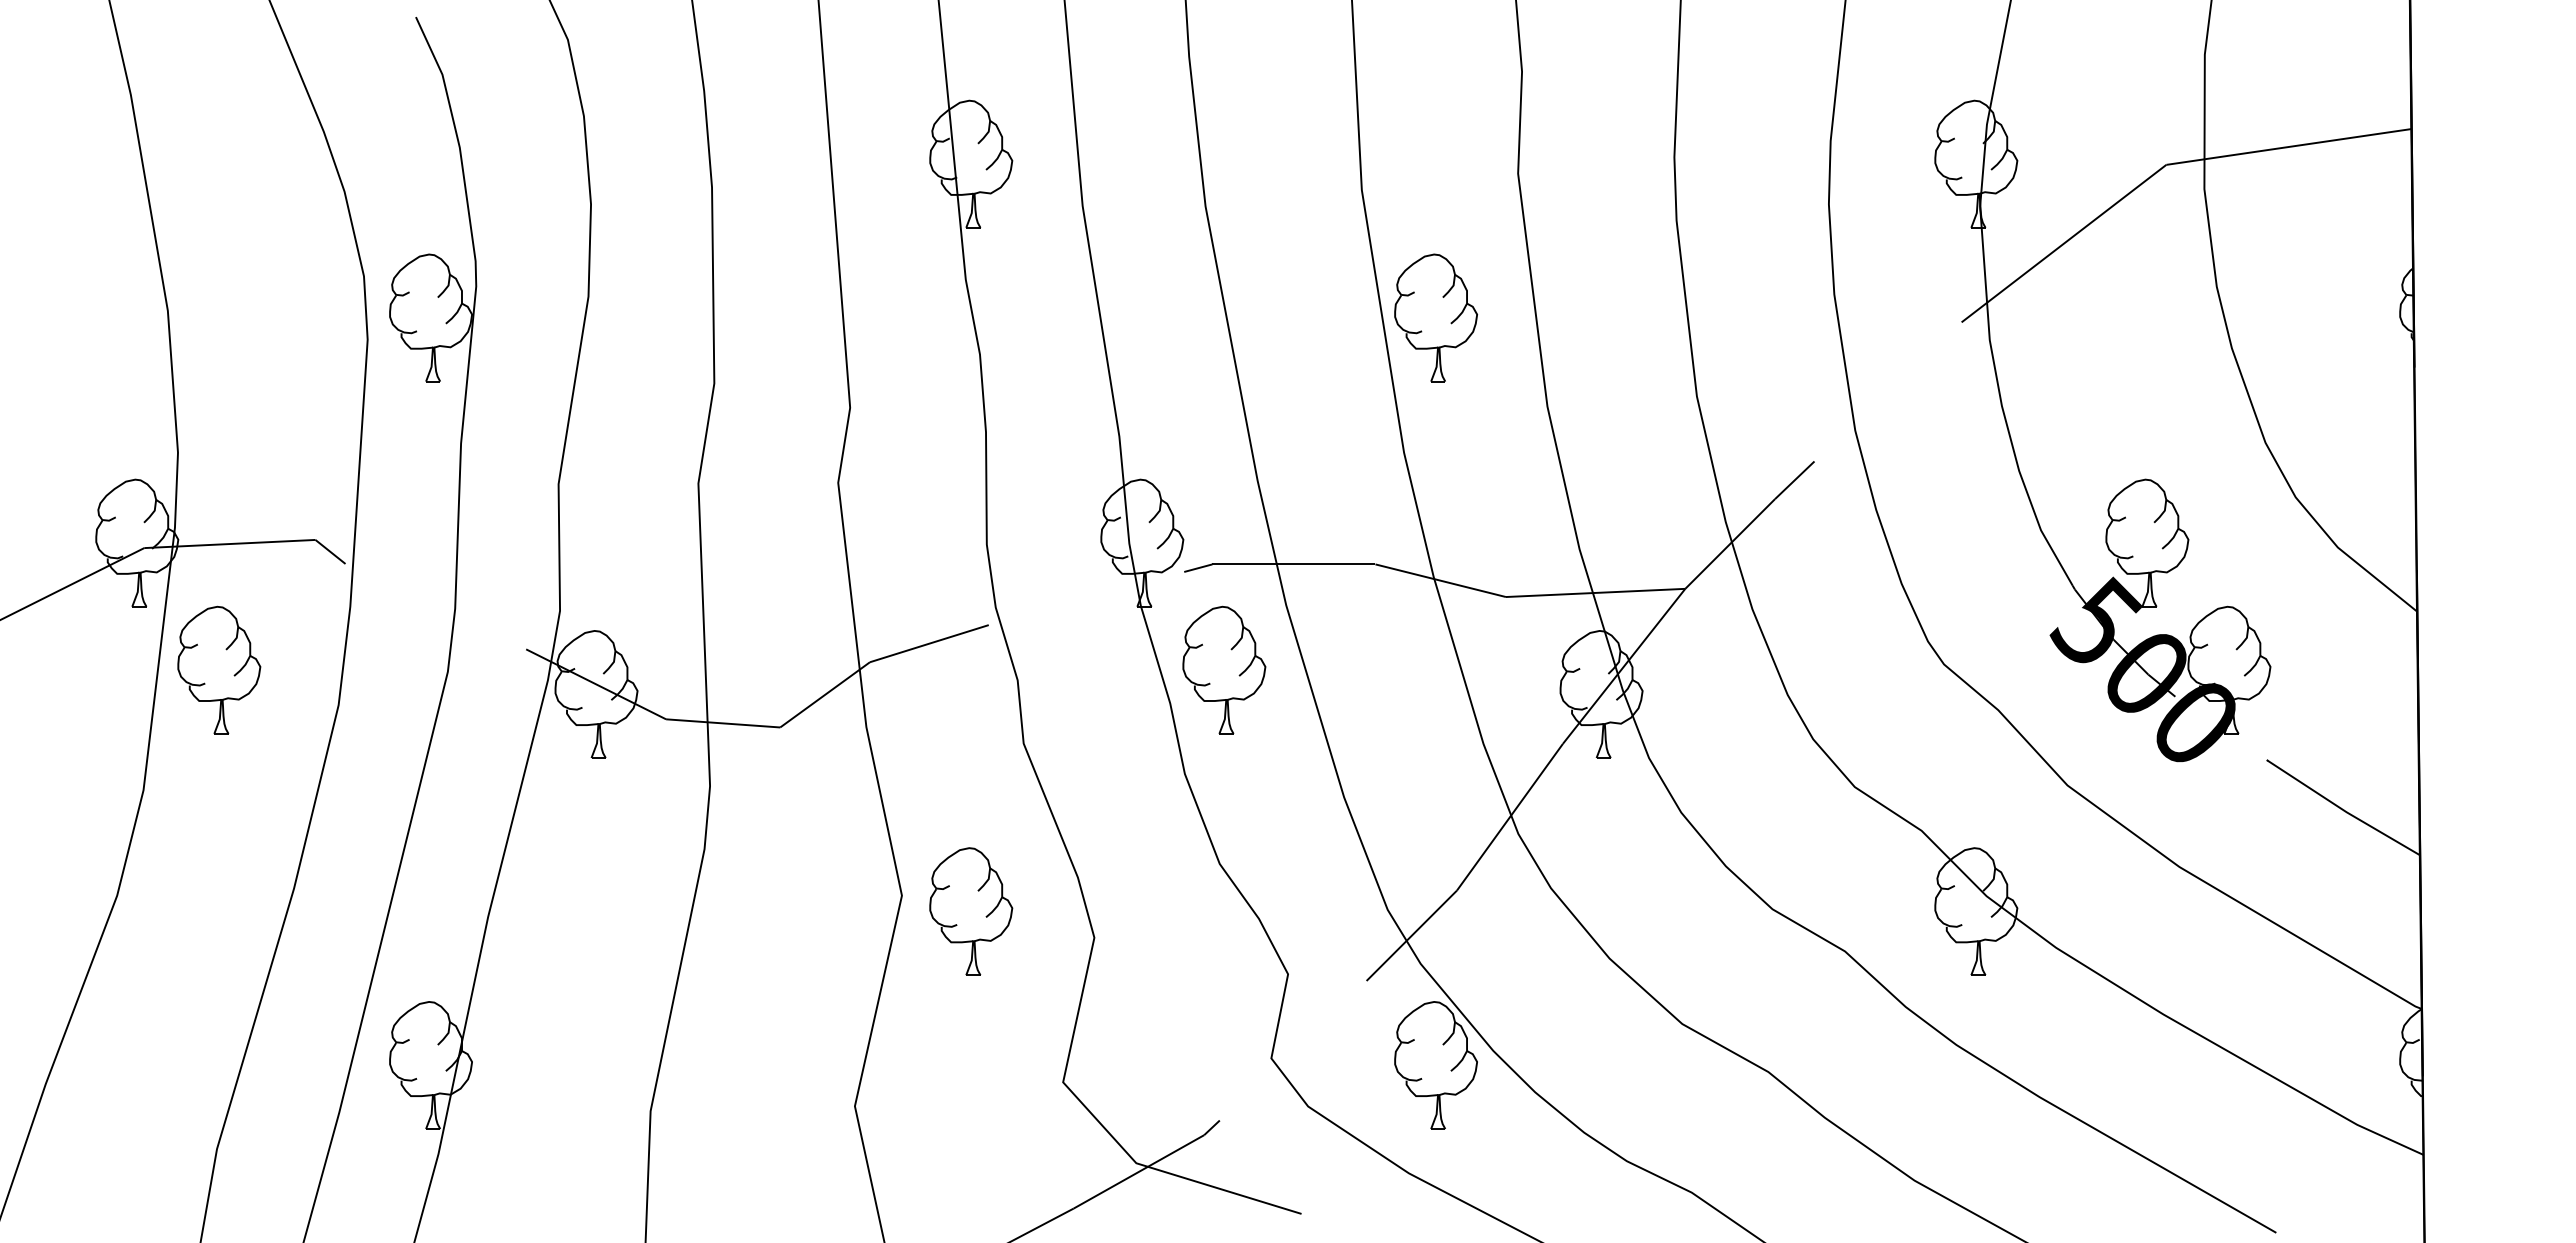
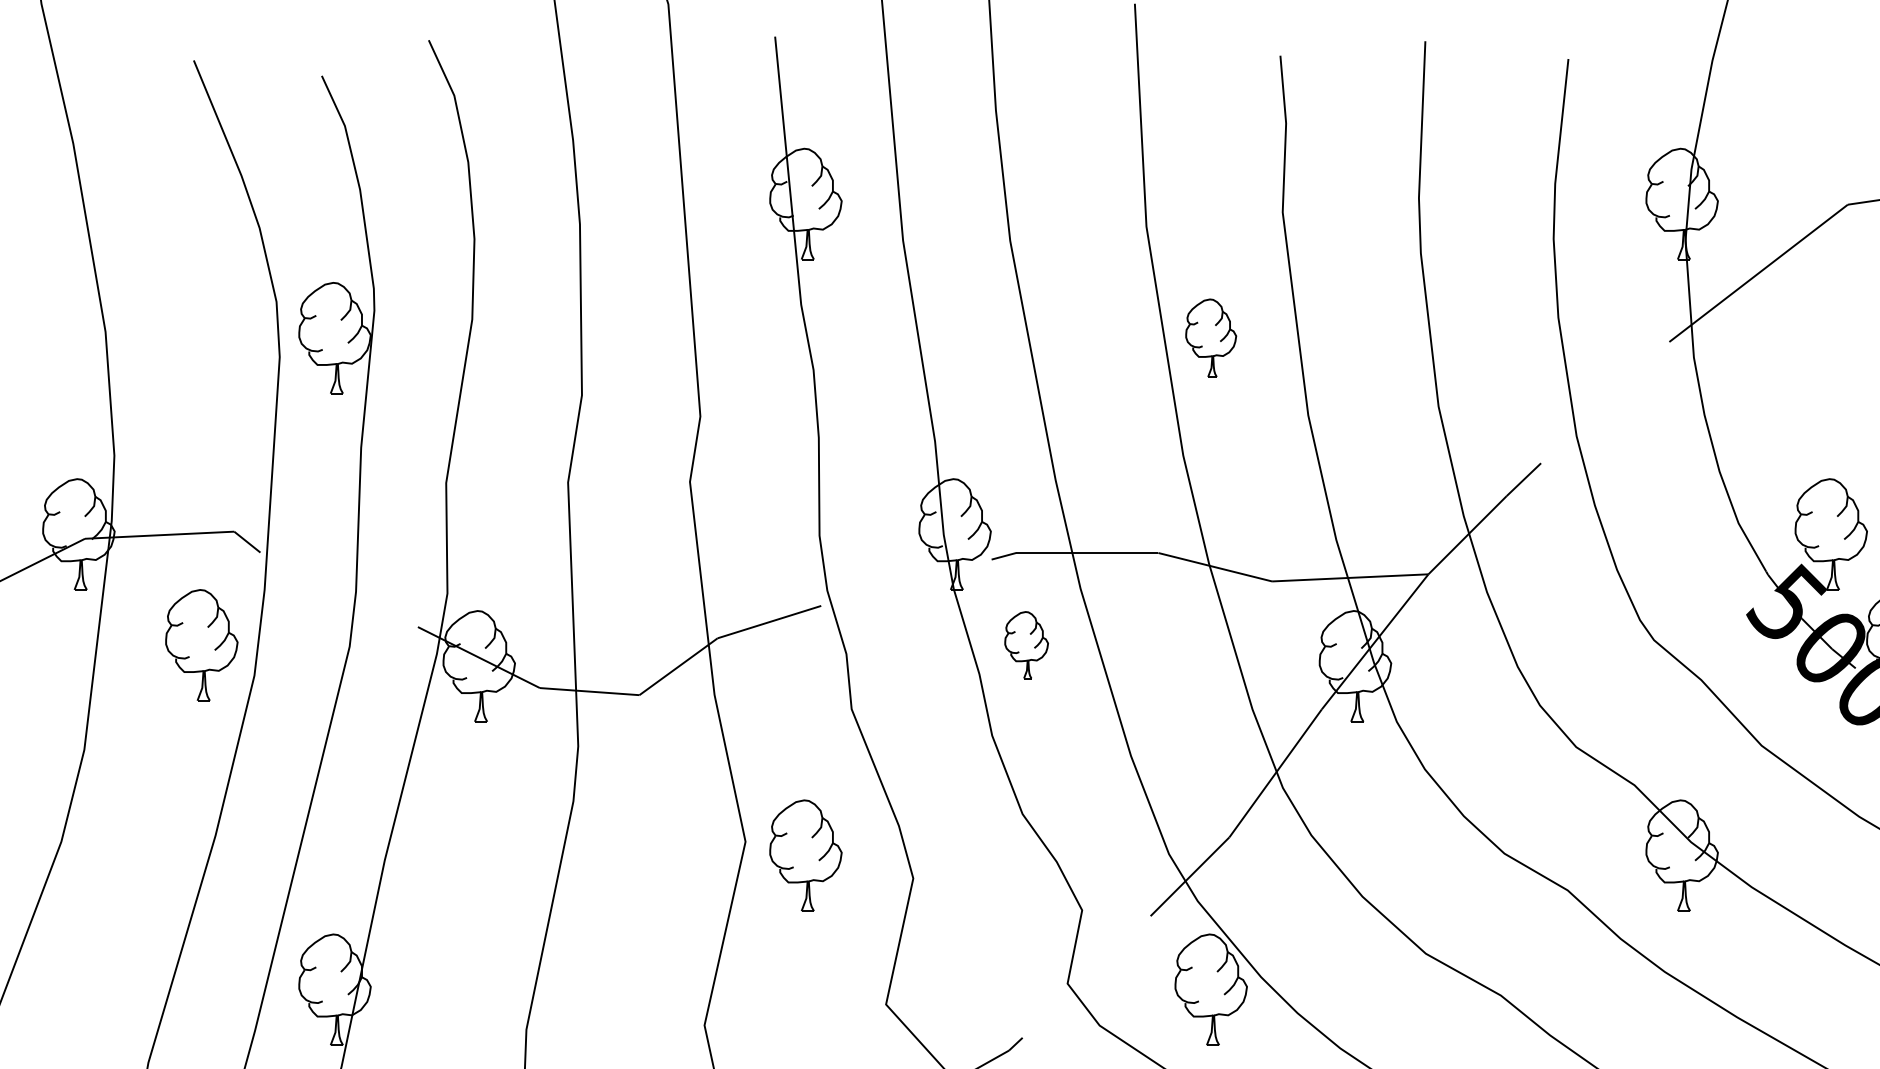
part: (1435, 317) -> (1210, 337), size x0.7
part: (219, 669) -> (202, 644), moved
part: (1224, 669) -> (1026, 644), size x0.6

